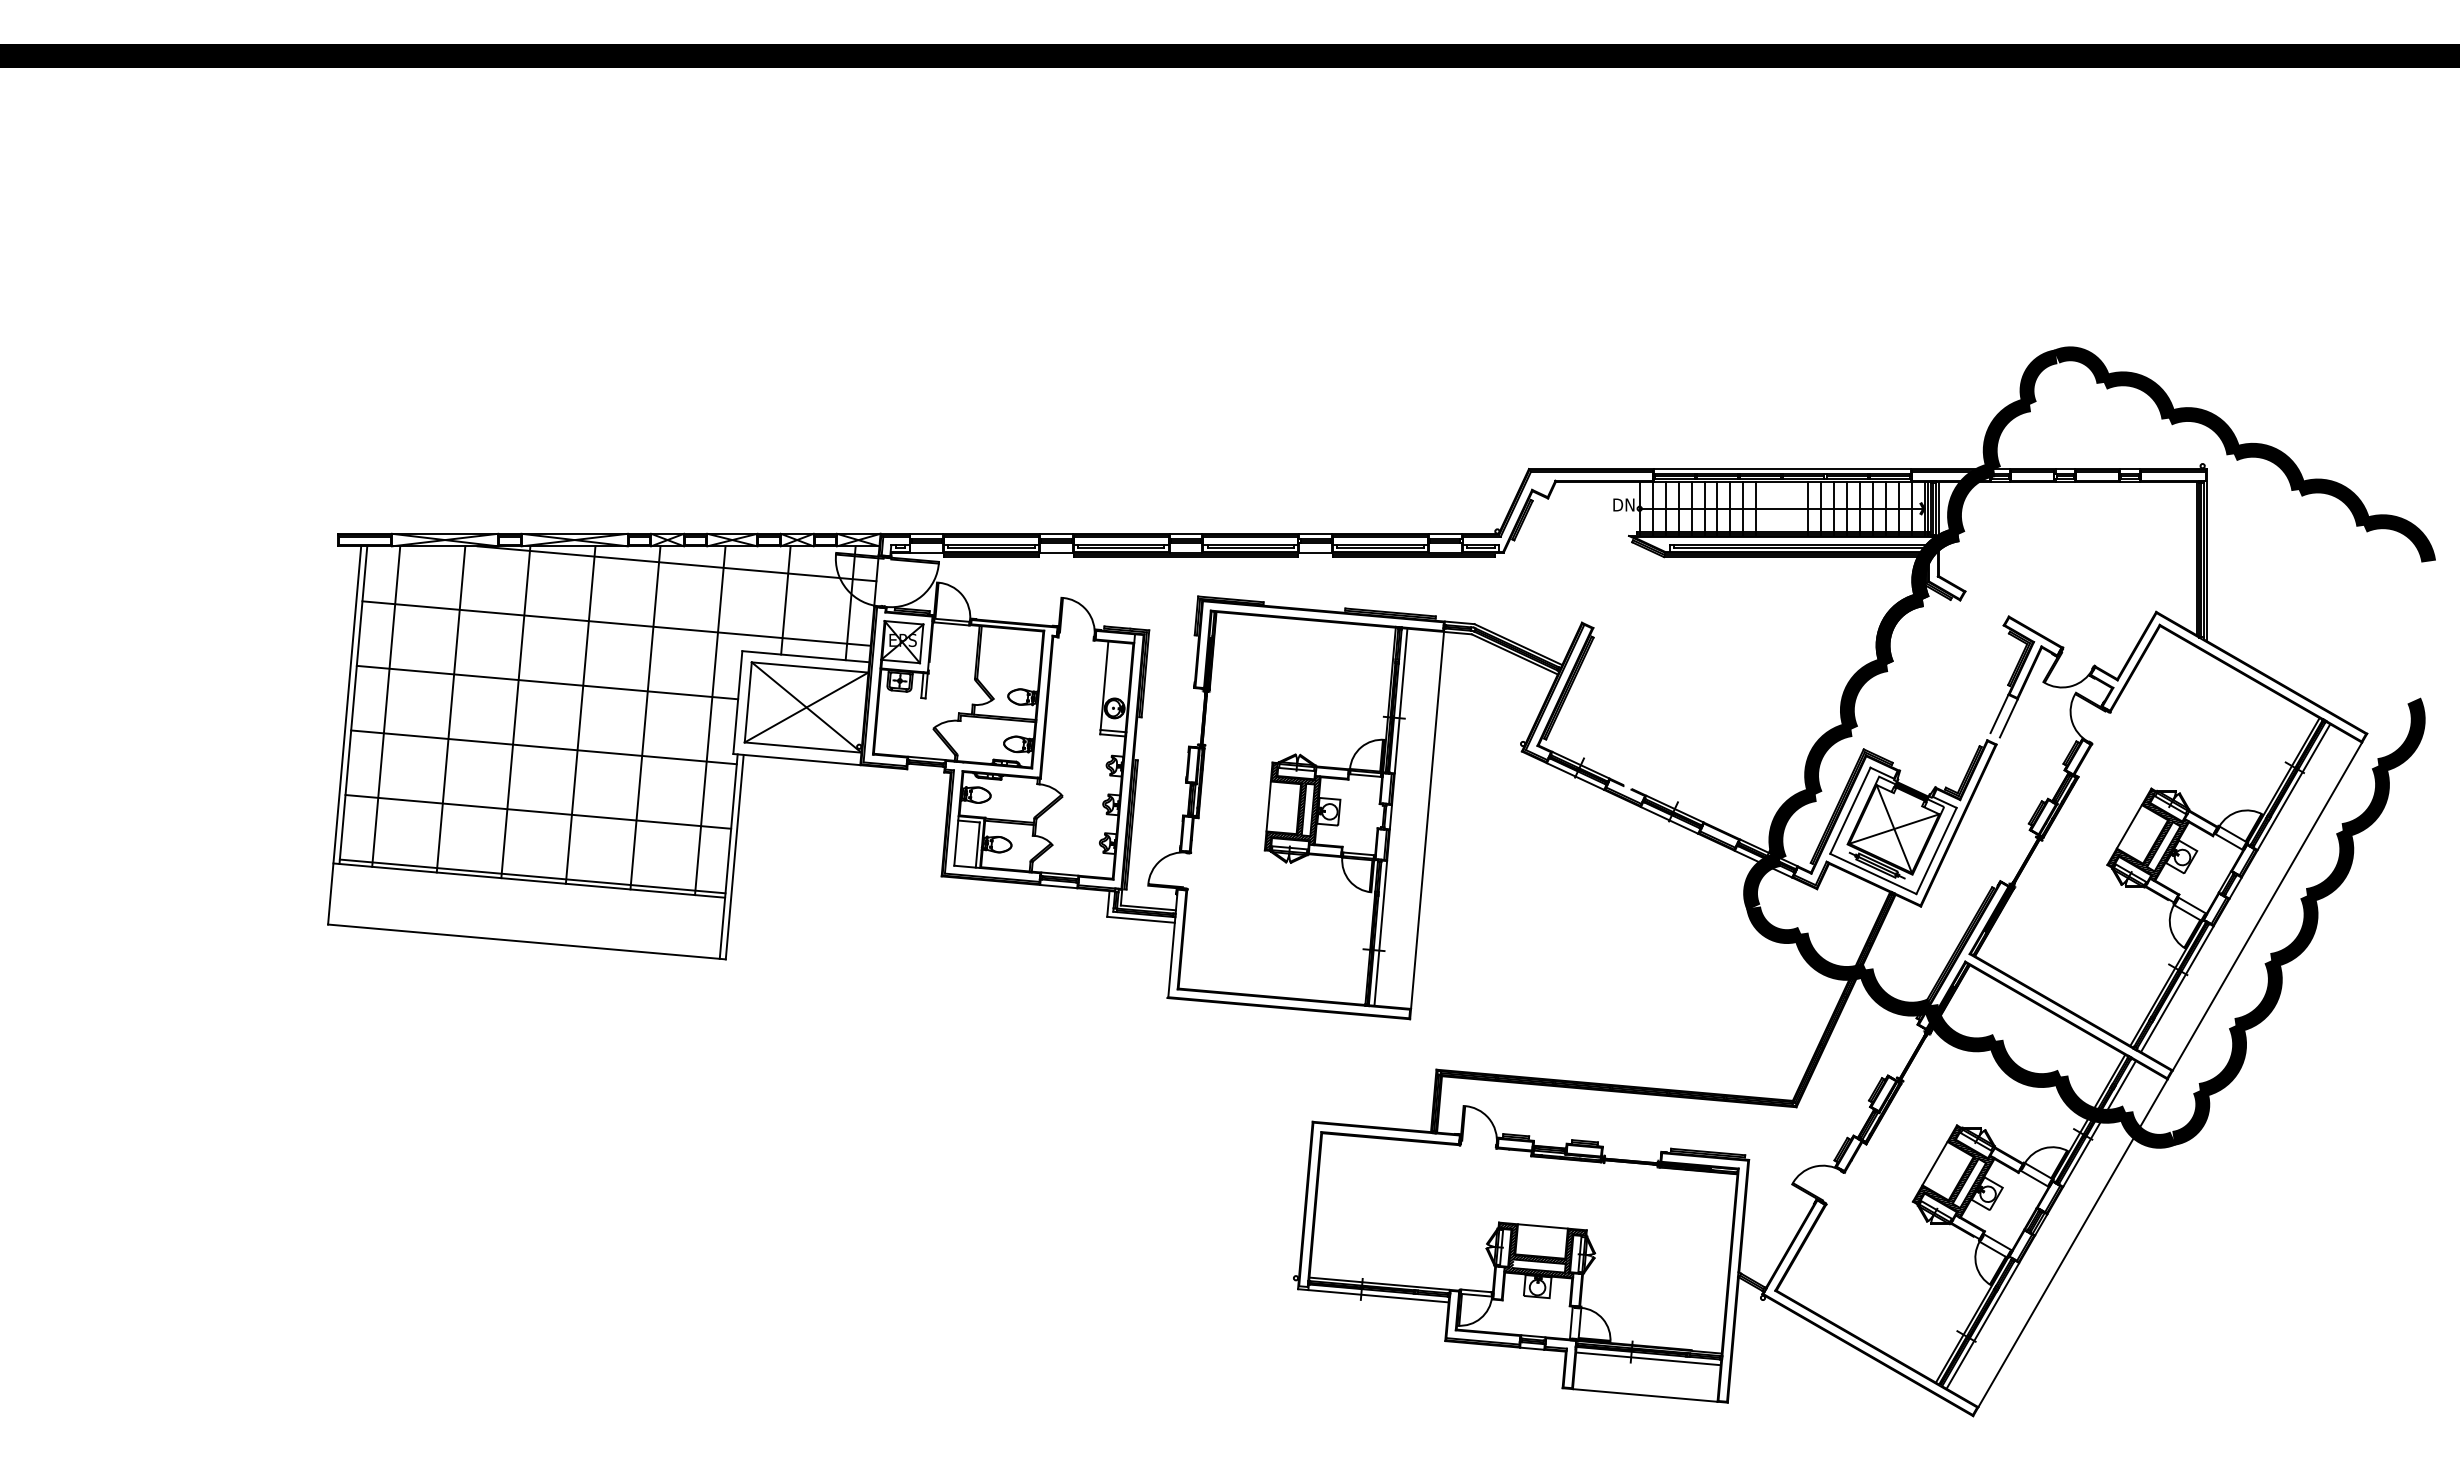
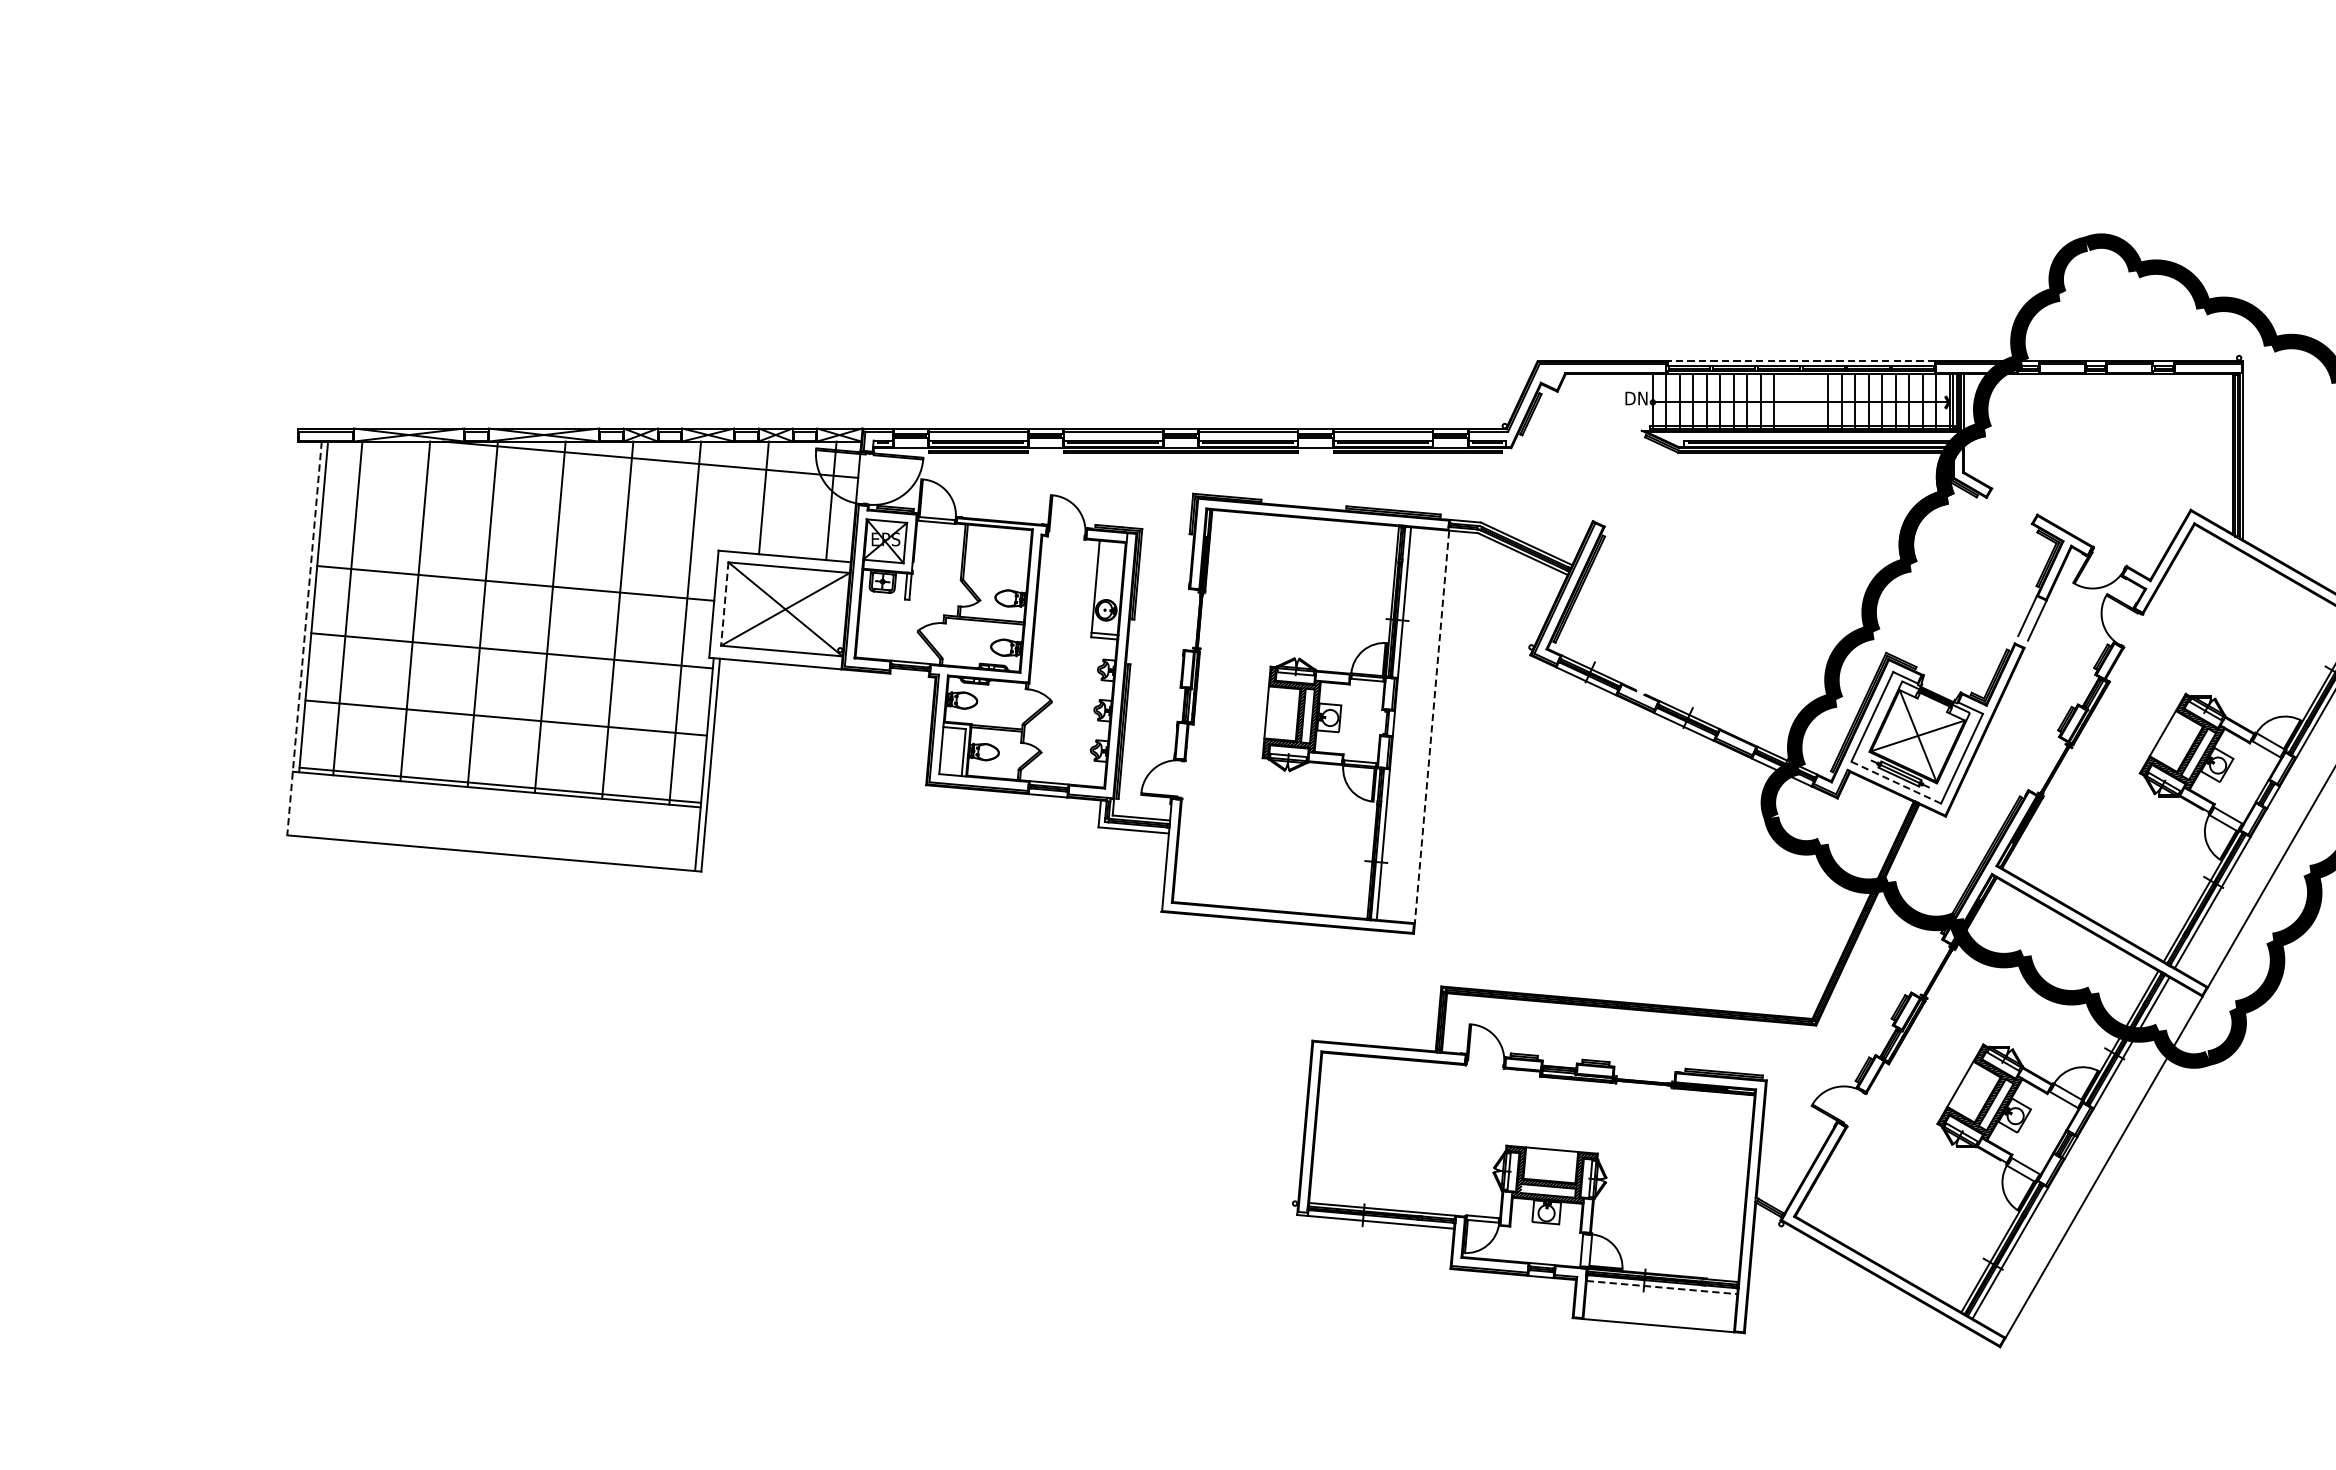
line: (1782, 469) -> (1801, 361), solid -> dashed
line: (616, 623) -> (587, 521), removed
line: (748, 702) -> (725, 604), solid -> dashed
line: (344, 735) -> (304, 638), solid -> dashed
line: (1427, 815) -> (1431, 721), solid -> dashed
line: (1873, 873) -> (1896, 782), solid -> dashed
line: (1648, 1358) -> (1662, 1287), solid -> dashed

